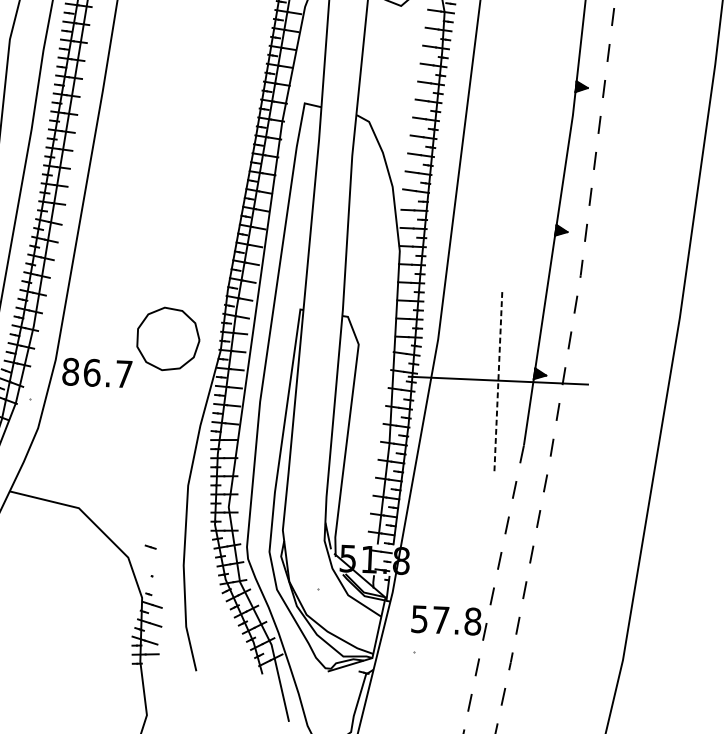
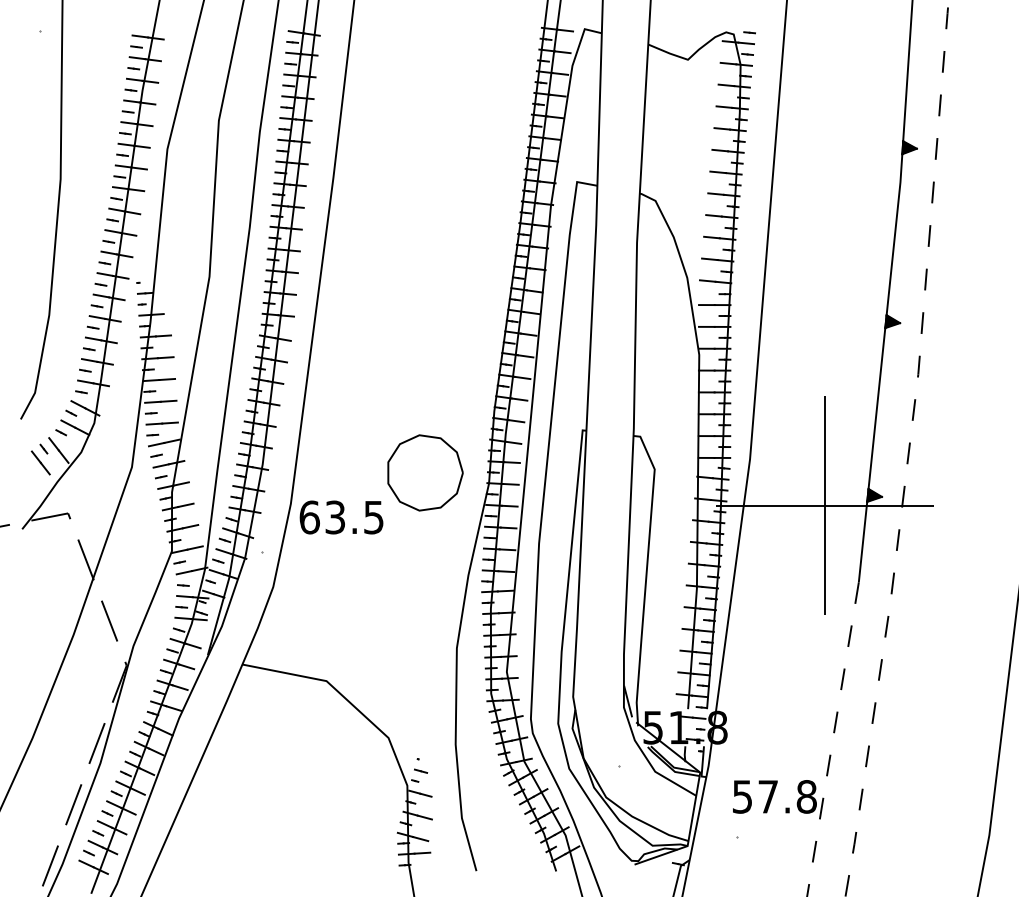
text: (97, 373) -> (341, 517), 86.7 -> 63.5
line: (498, 380) -> (824, 505), dashed -> solid
line: (151, 546) -> (421, 770), moved

